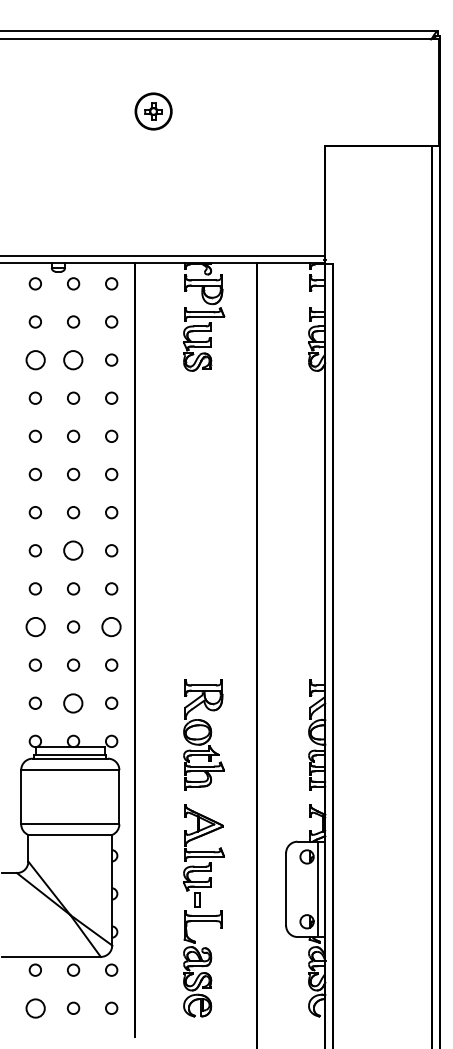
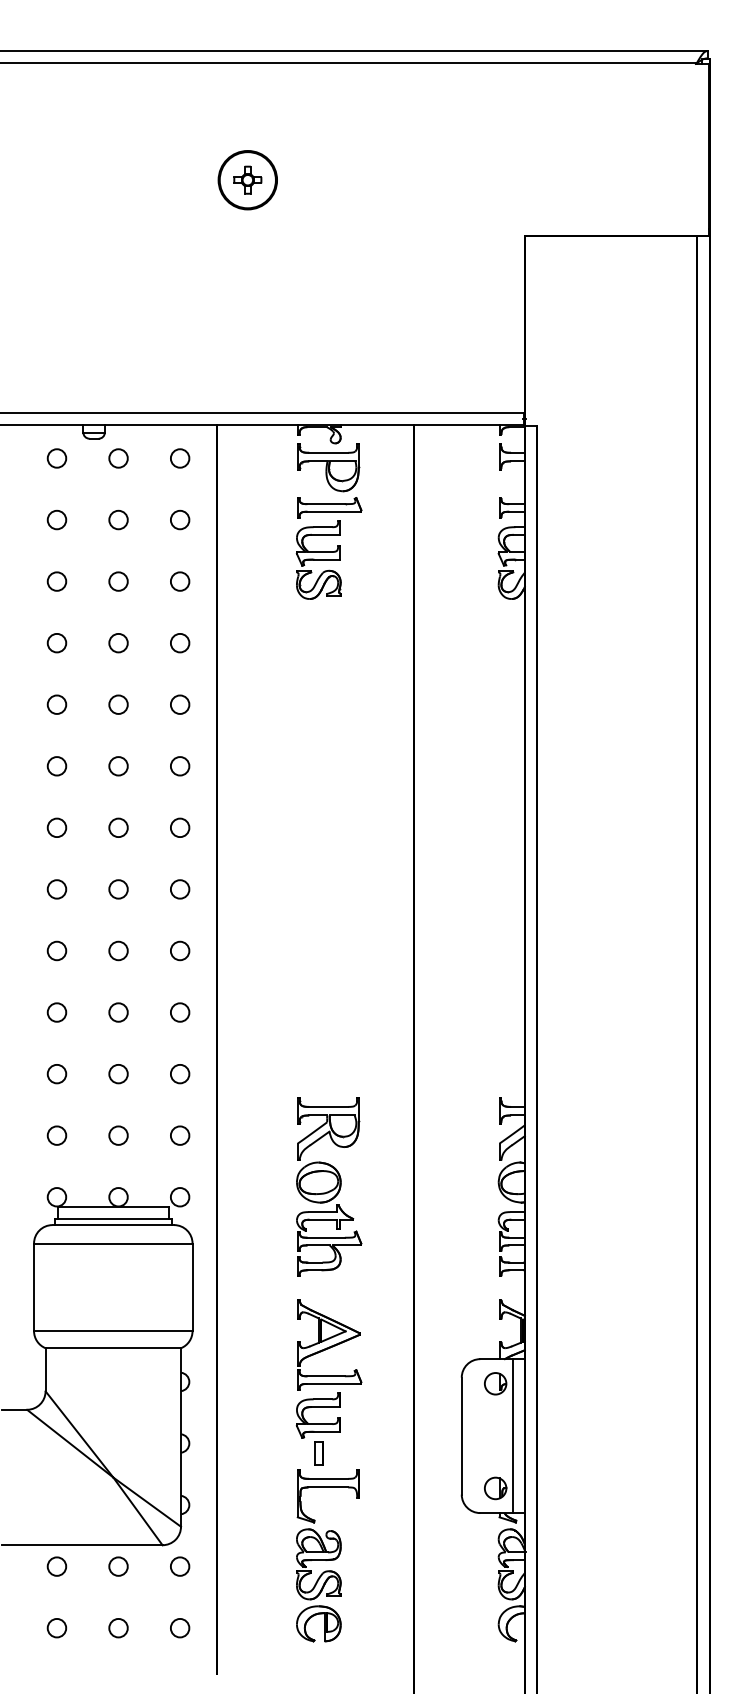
circle: (34, 359) -> (55, 580), size x0.62
circle: (73, 359) -> (118, 580), size x0.62
circle: (73, 550) -> (118, 888), size x0.62
circle: (34, 626) -> (55, 1011), size x0.62
circle: (111, 626) -> (179, 1011), size x0.62
circle: (73, 702) -> (118, 1134), size x0.62
circle: (34, 1007) -> (55, 1626), size x0.62

